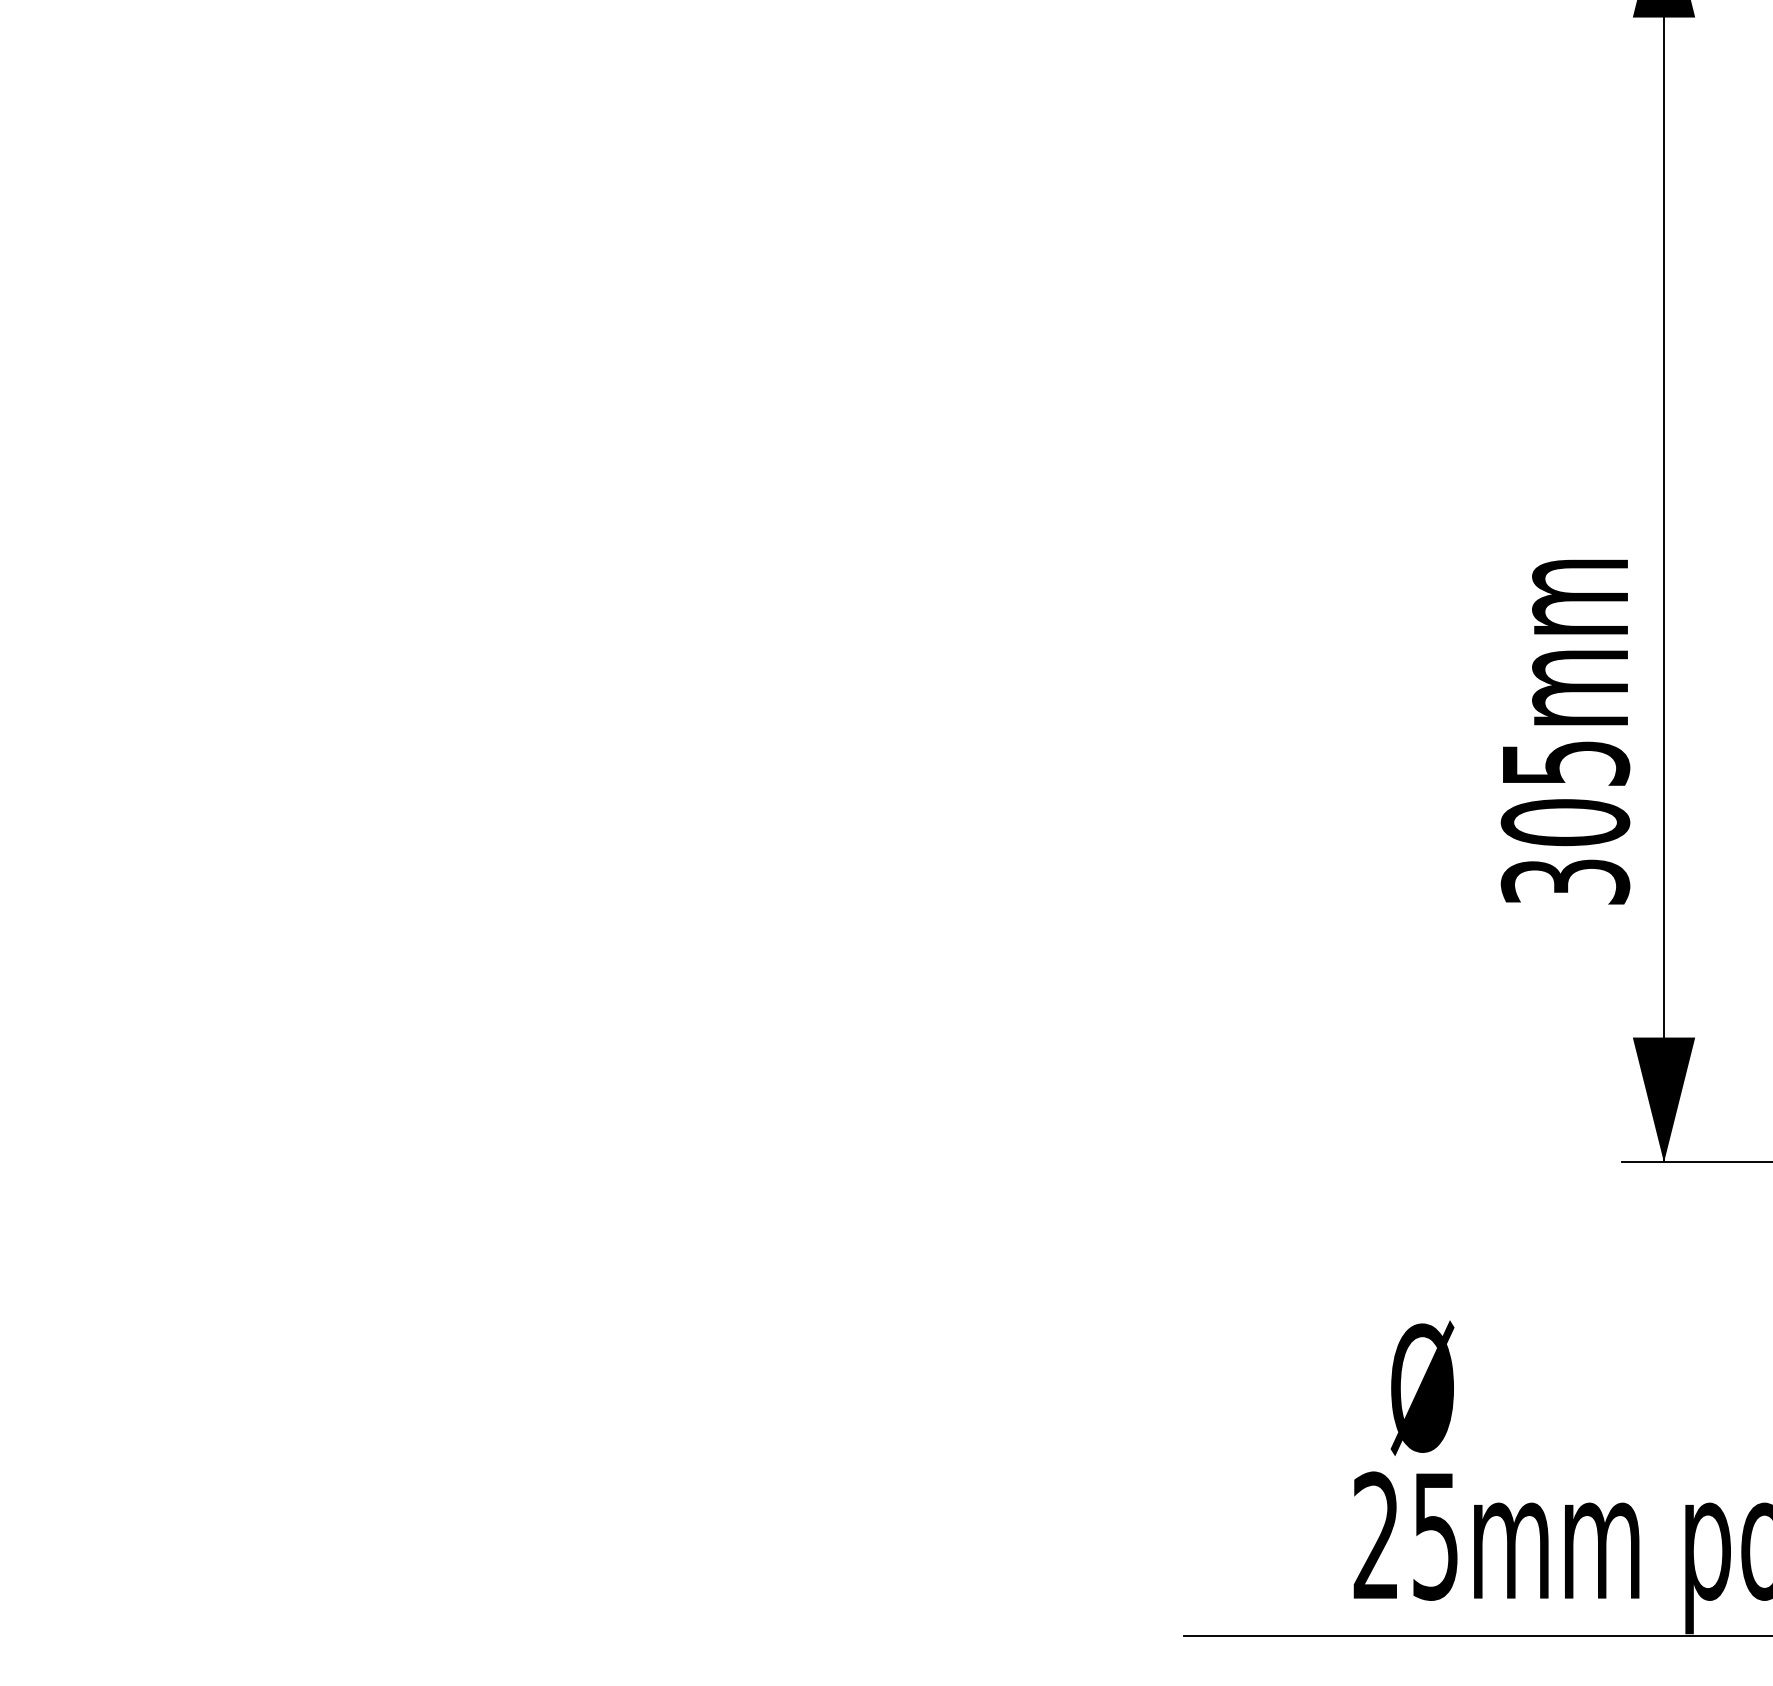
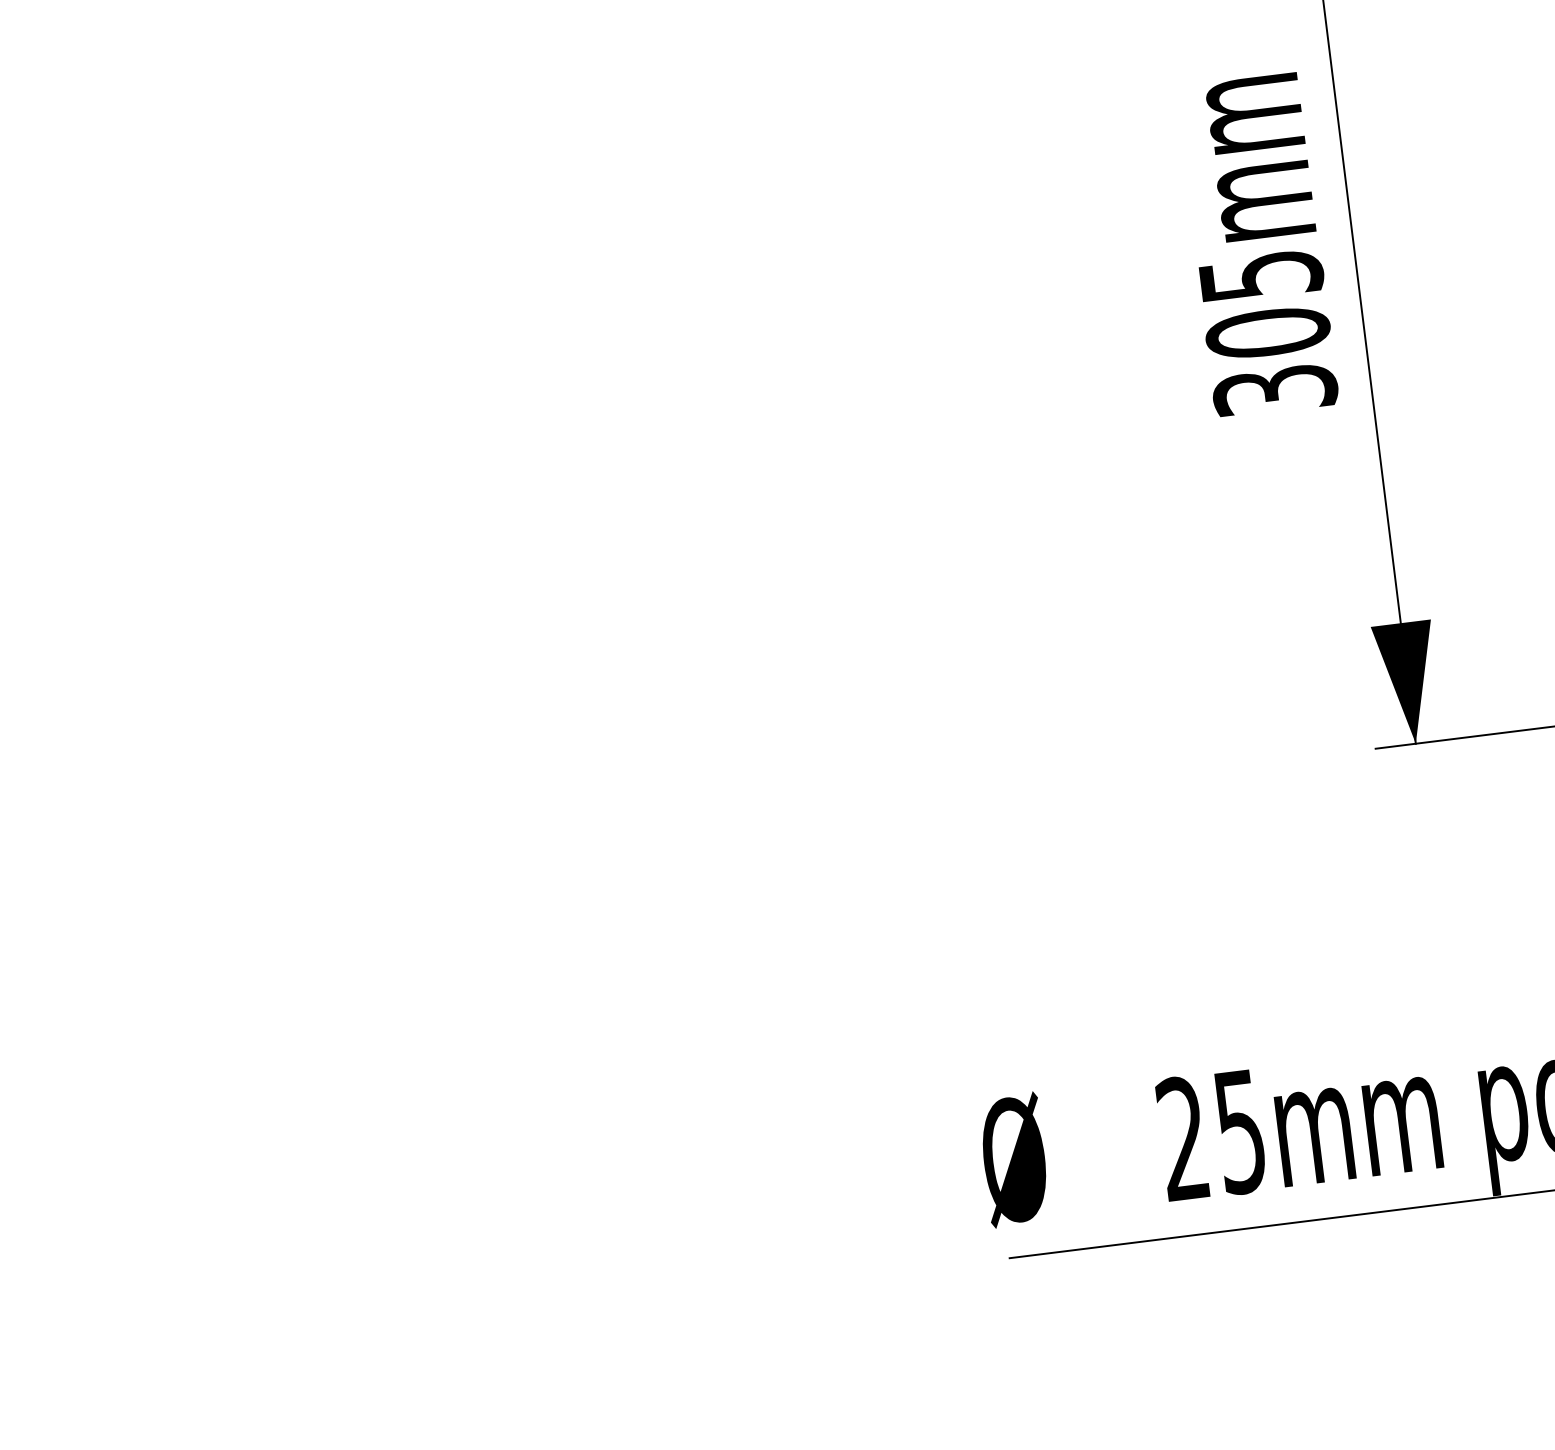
text: (1565, 731) -> (1257, 245), moved
text: (1422, 1387) -> (1014, 1159), moved

